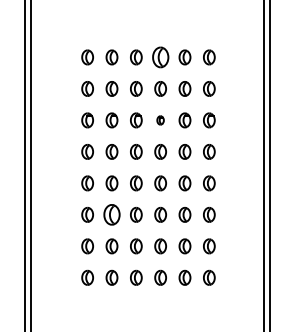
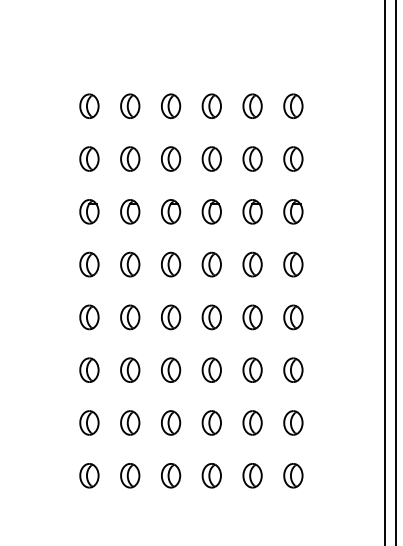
part: (160, 57) -> (211, 106), size x0.71
part: (160, 120) -> (211, 211), size x1.67
part: (111, 214) -> (129, 369), size x0.71

